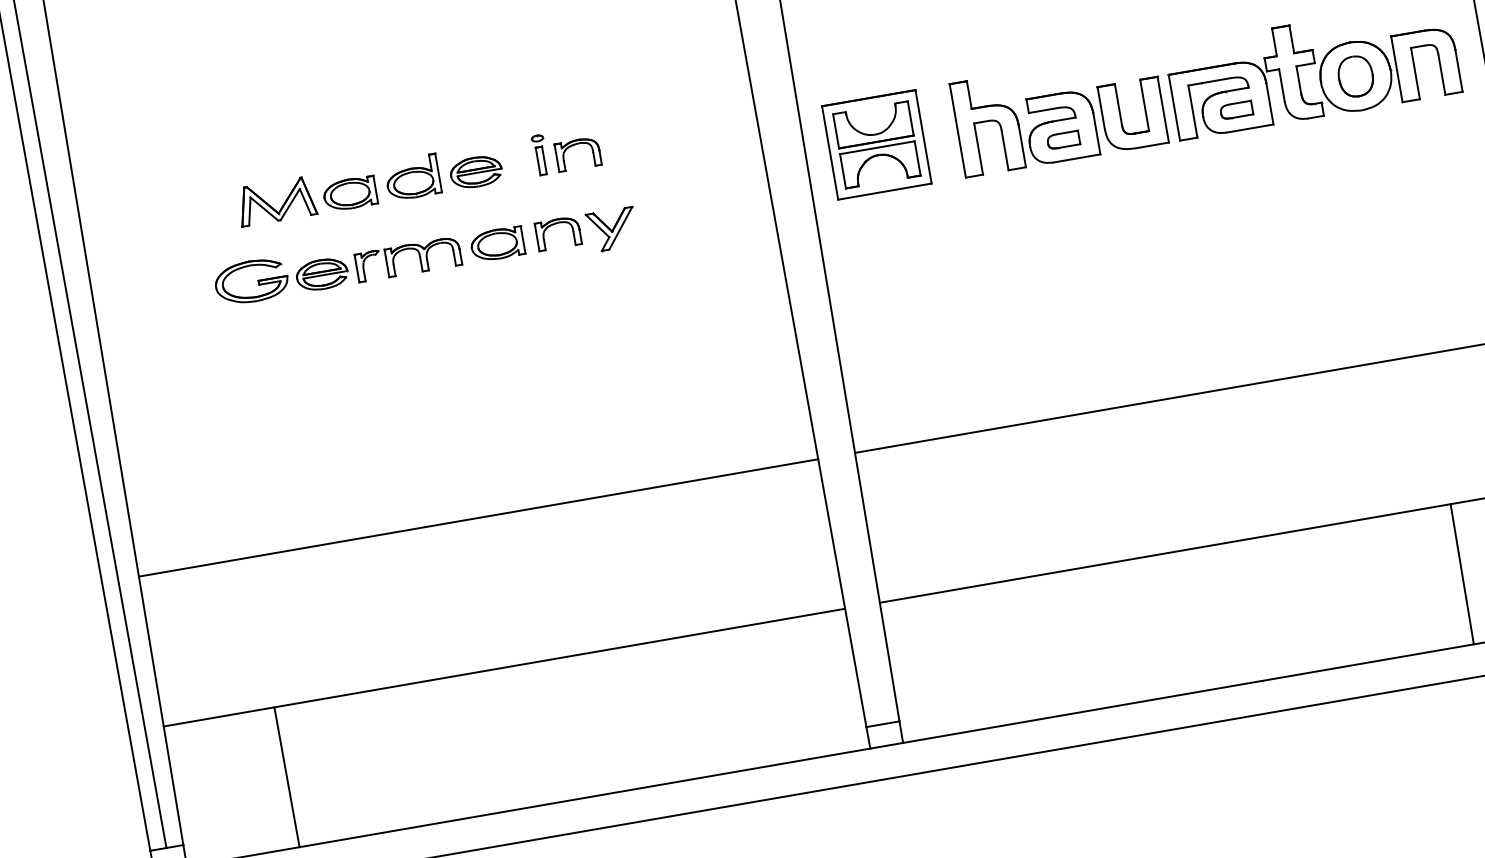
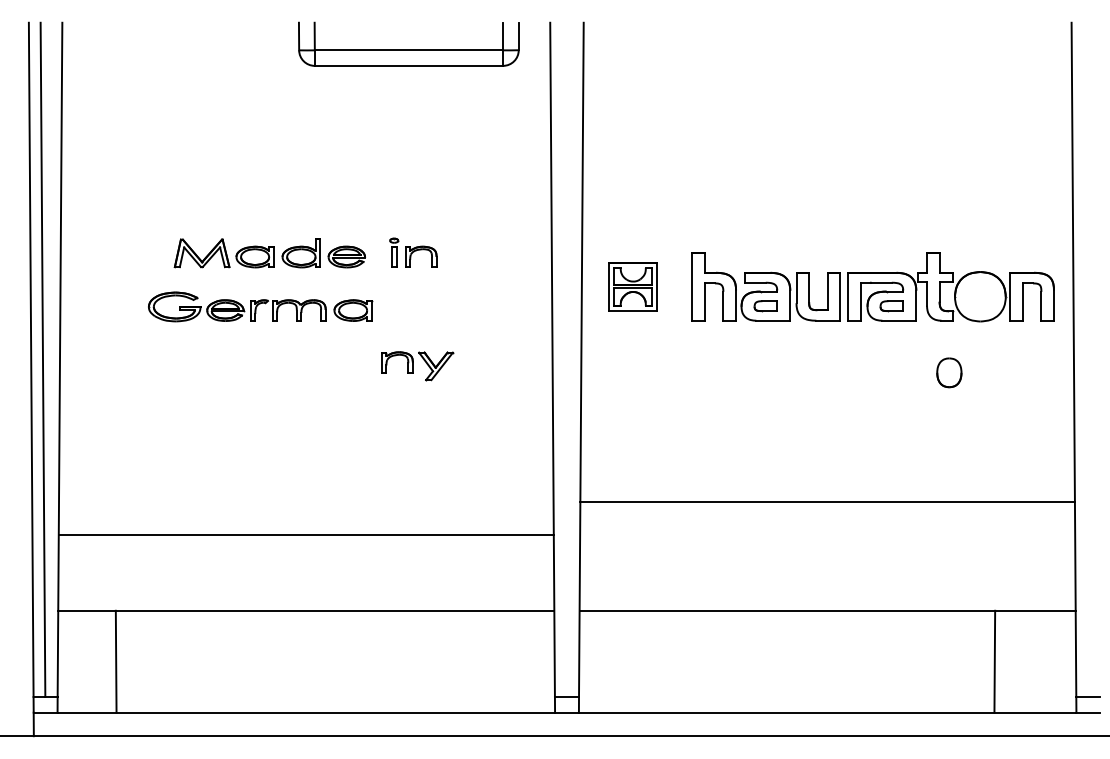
part: (1355, 76) -> (949, 372), moved
part: (875, 144) -> (632, 286), size x0.7
part: (586, 234) -> (417, 366), moved
line: (478, 517) -> (306, 534), moved
line: (285, 777) -> (115, 661), moved

